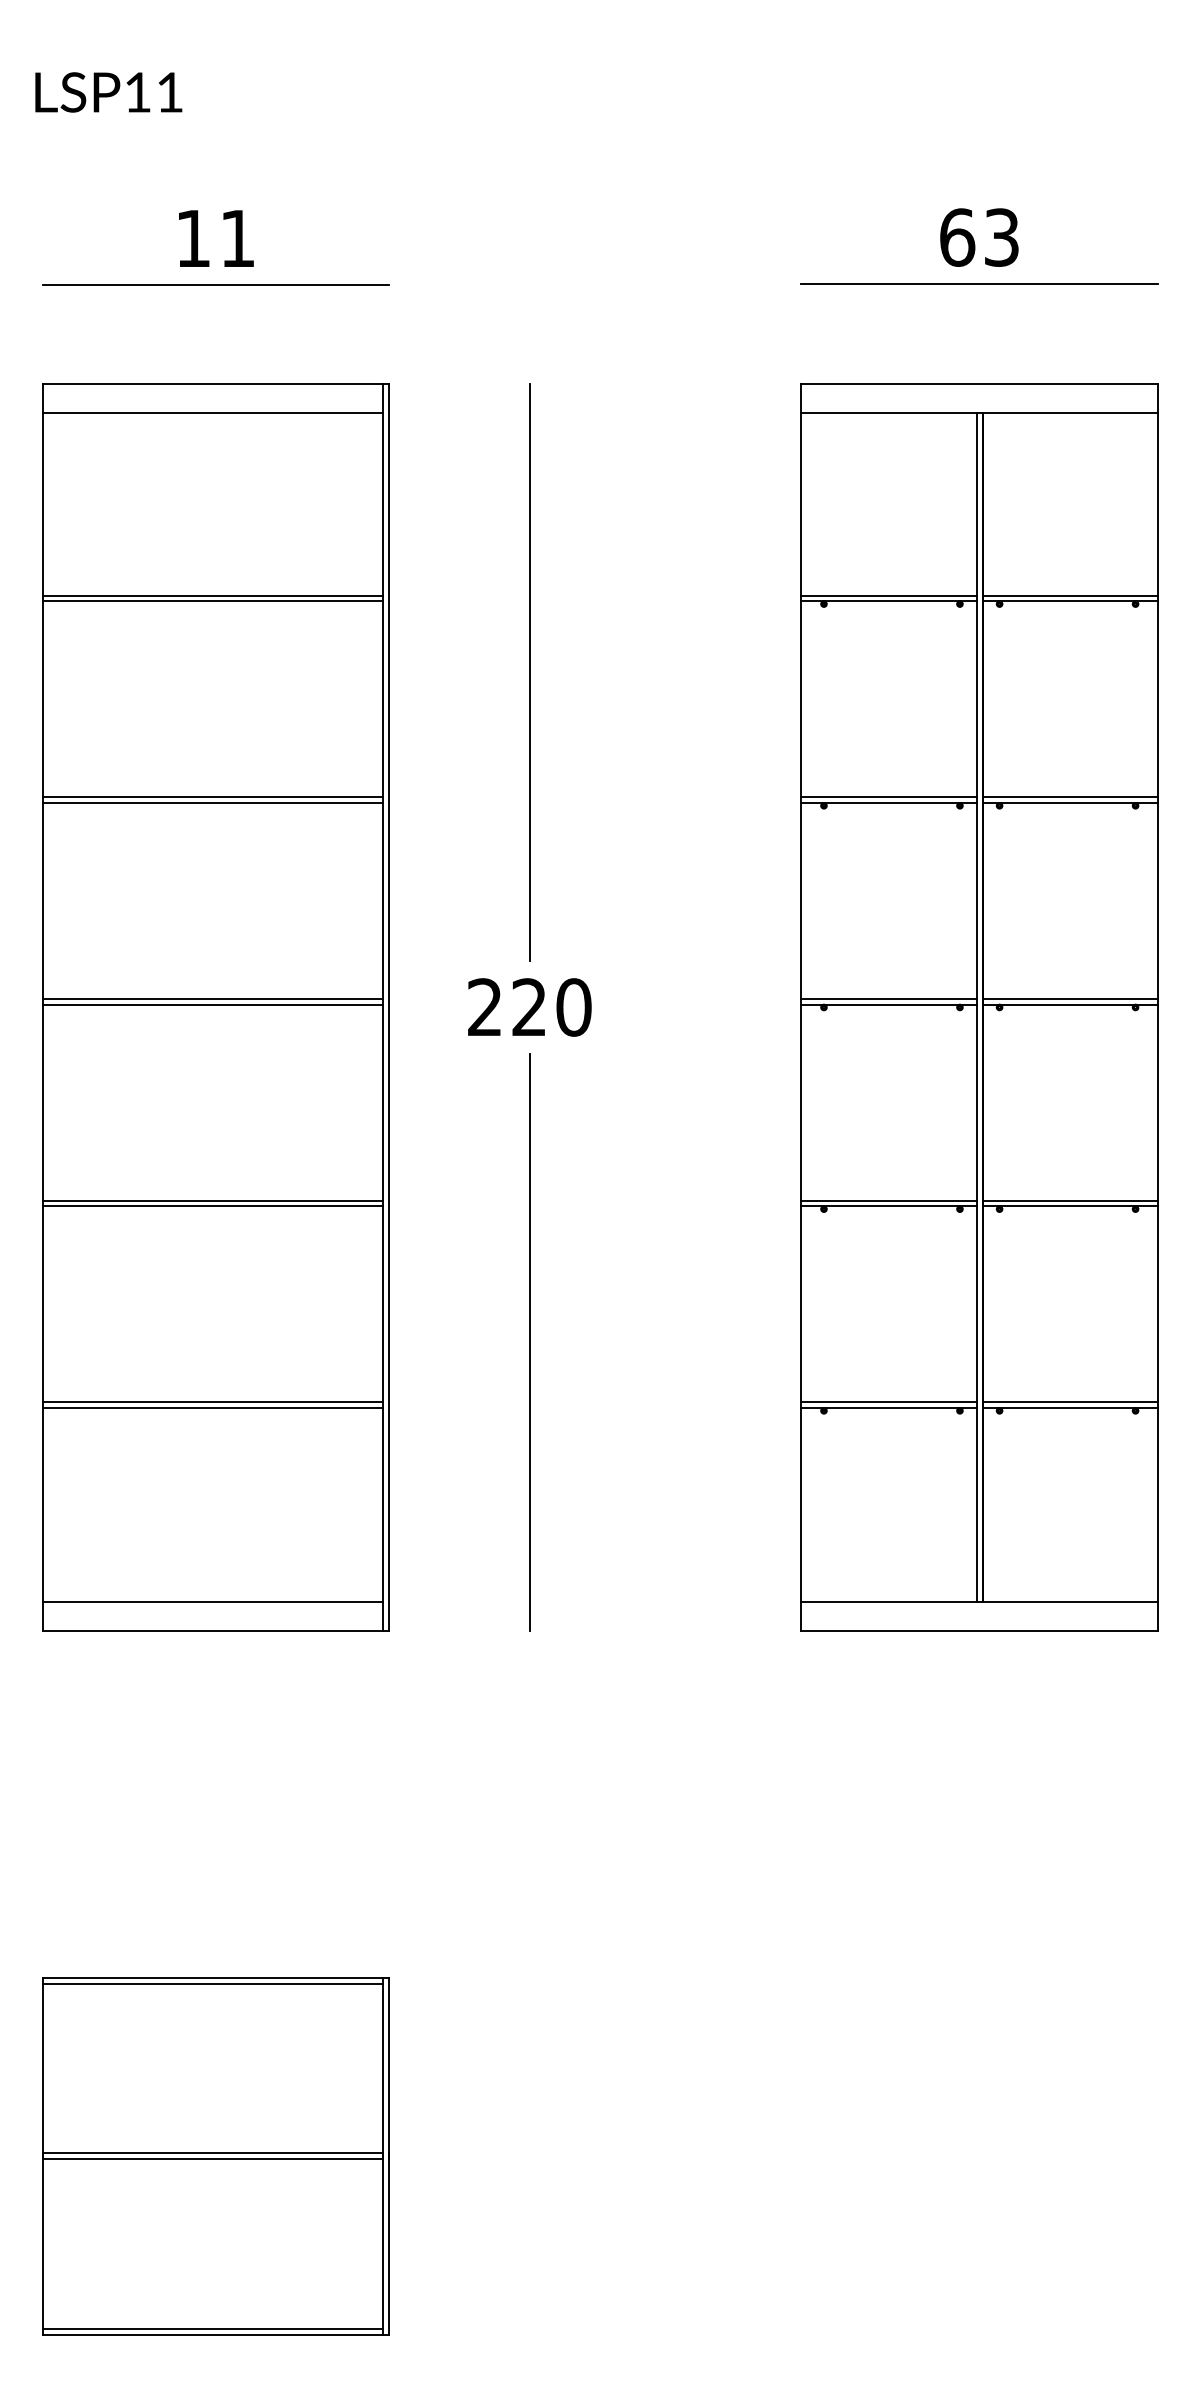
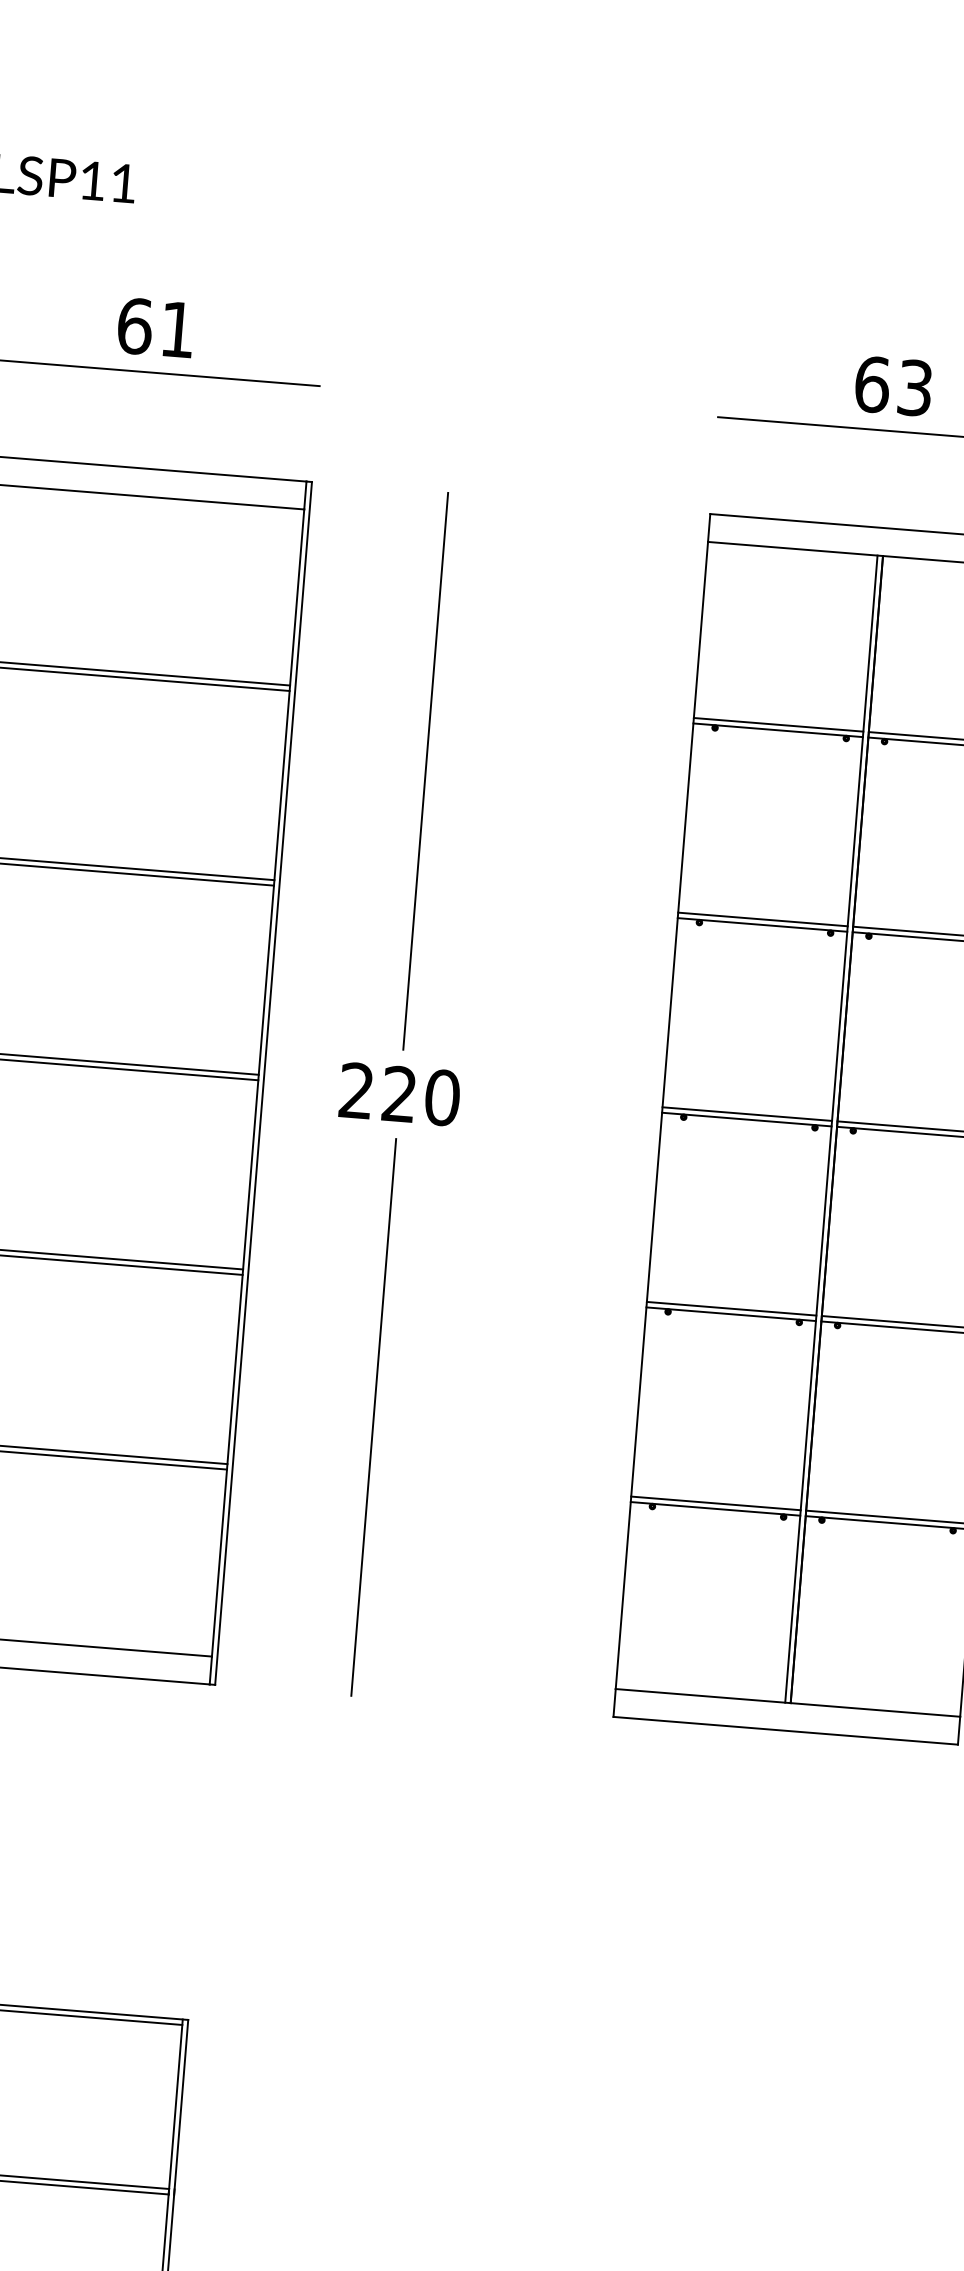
text: (193, 238) -> (135, 326), 11 -> 61

